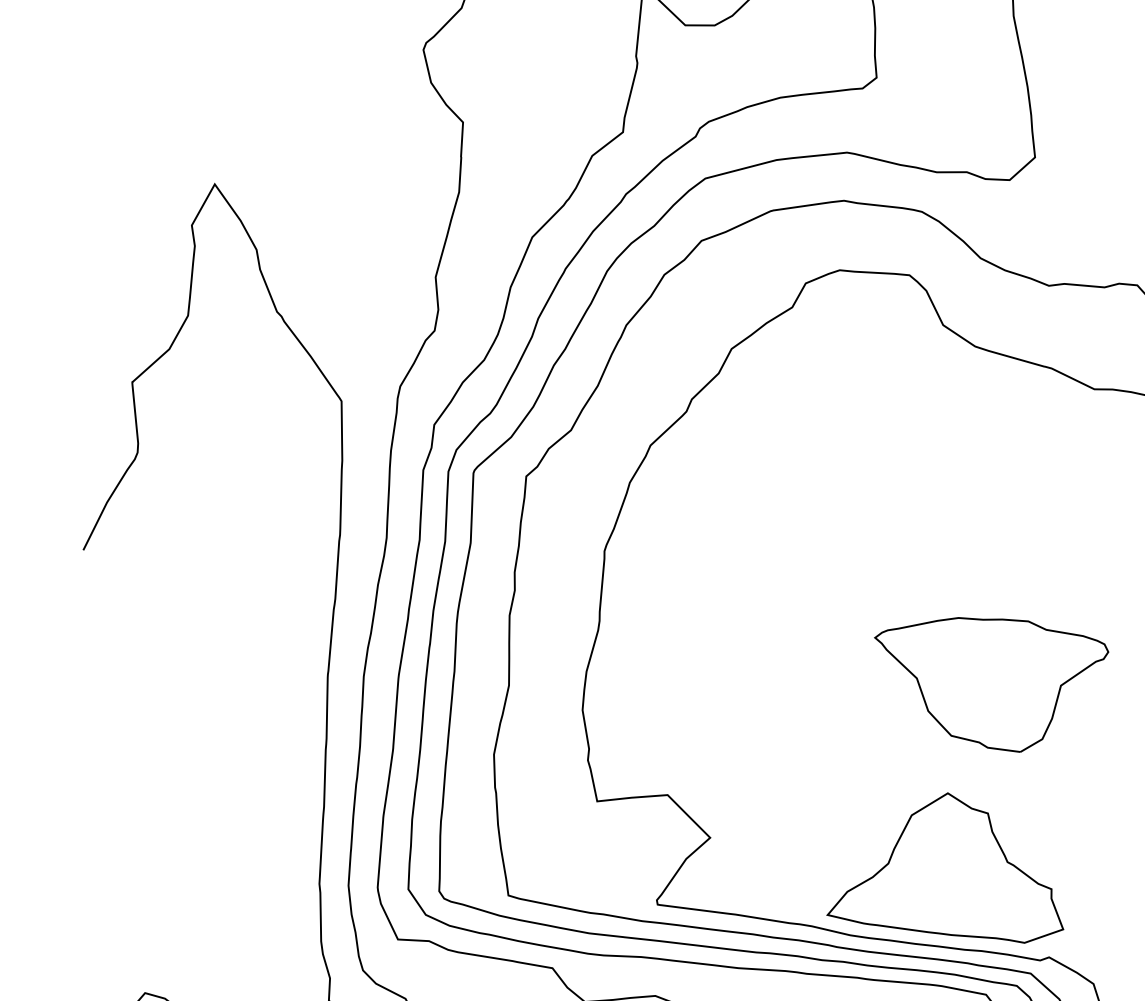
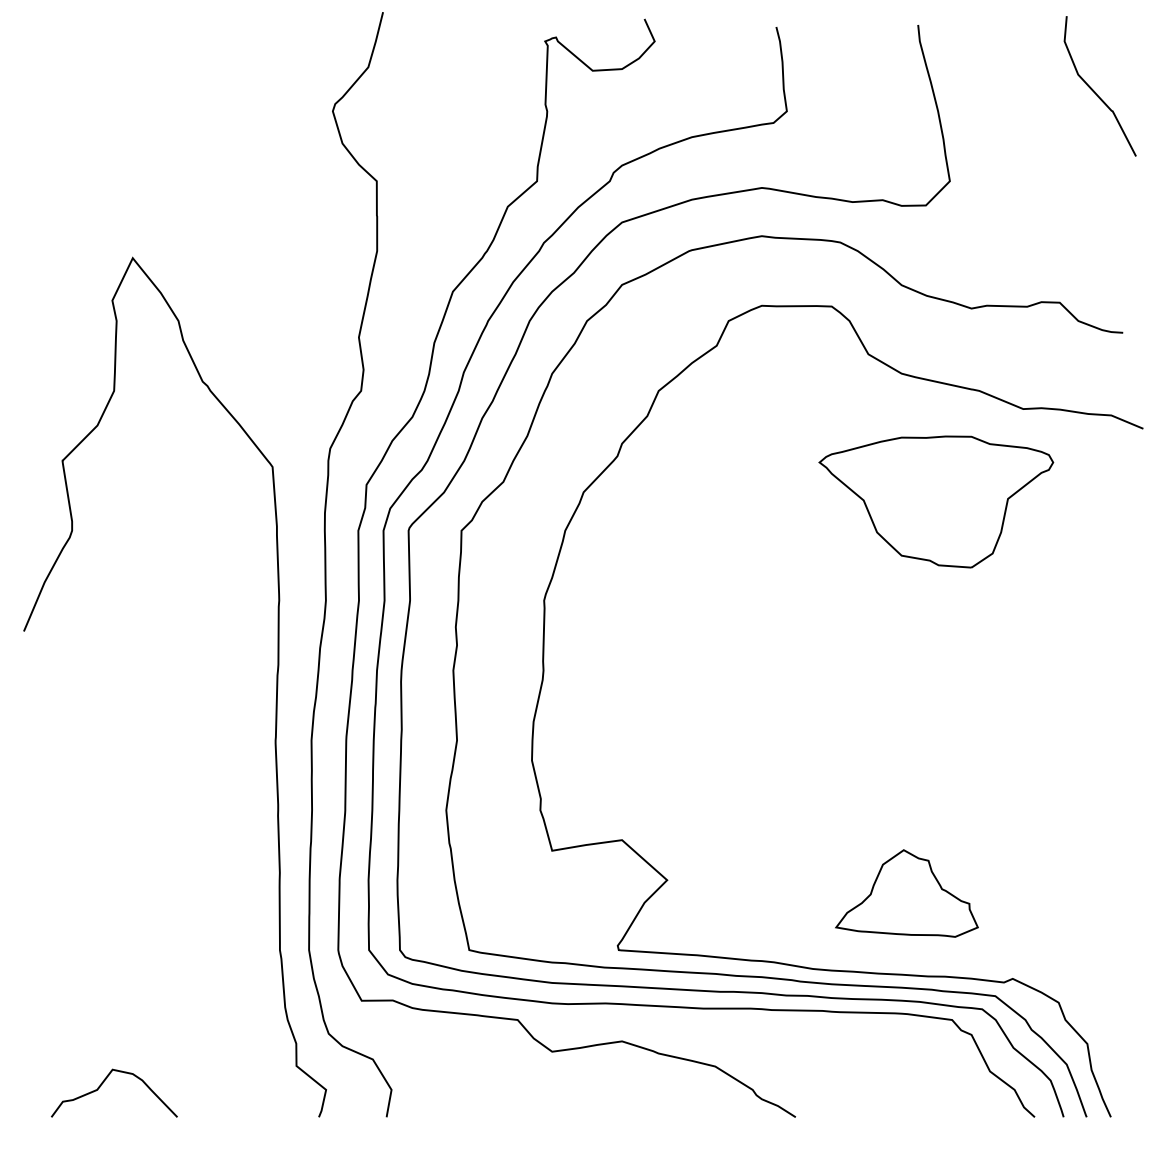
part: (989, 683) -> (936, 501), moved
part: (948, 865) -> (906, 893), size x0.6

